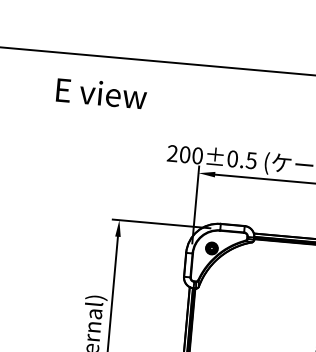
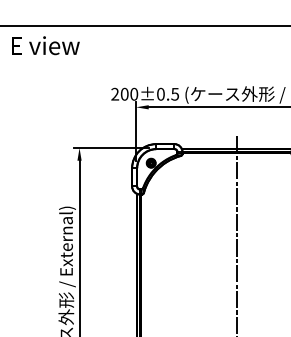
text: (101, 93) -> (45, 45), moved

